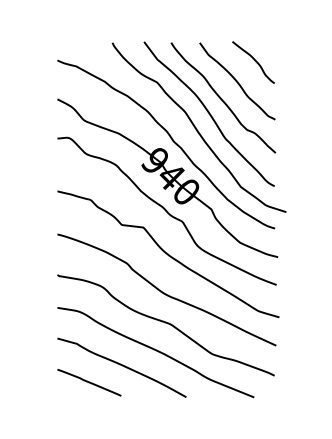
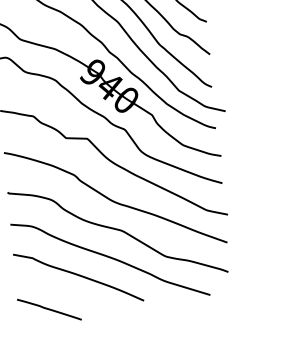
line: (89, 382) -> (49, 309), moved

